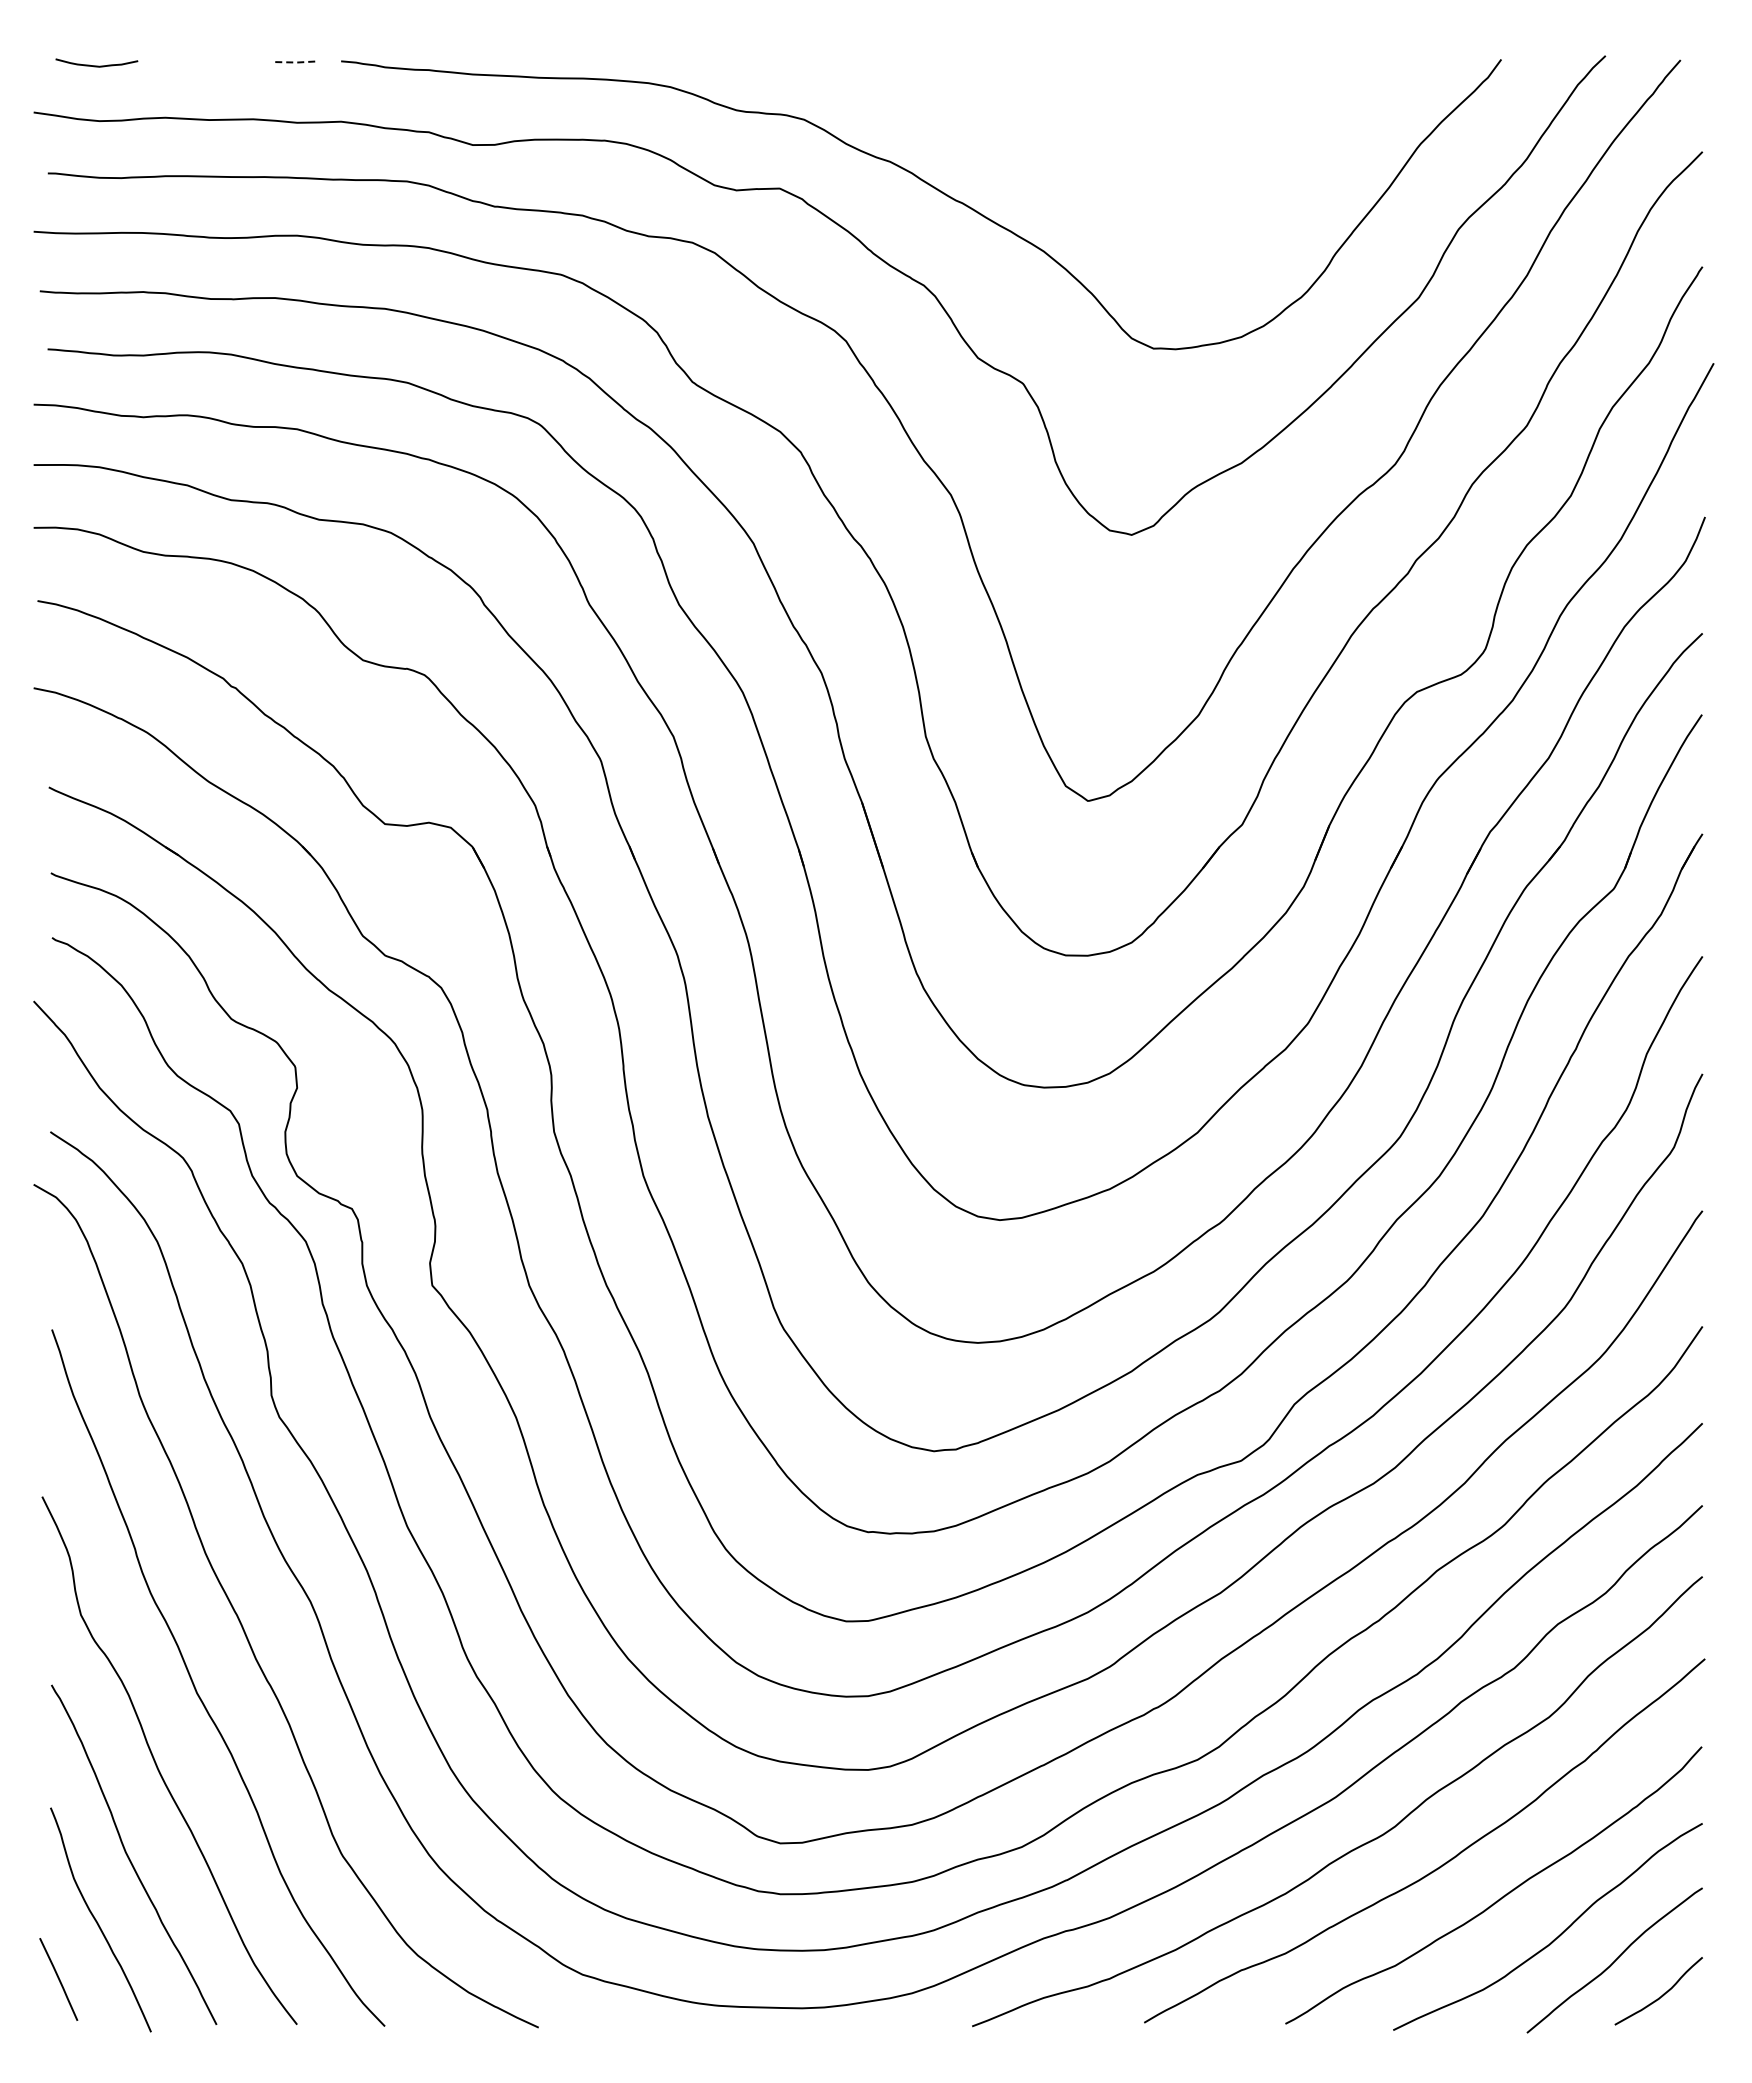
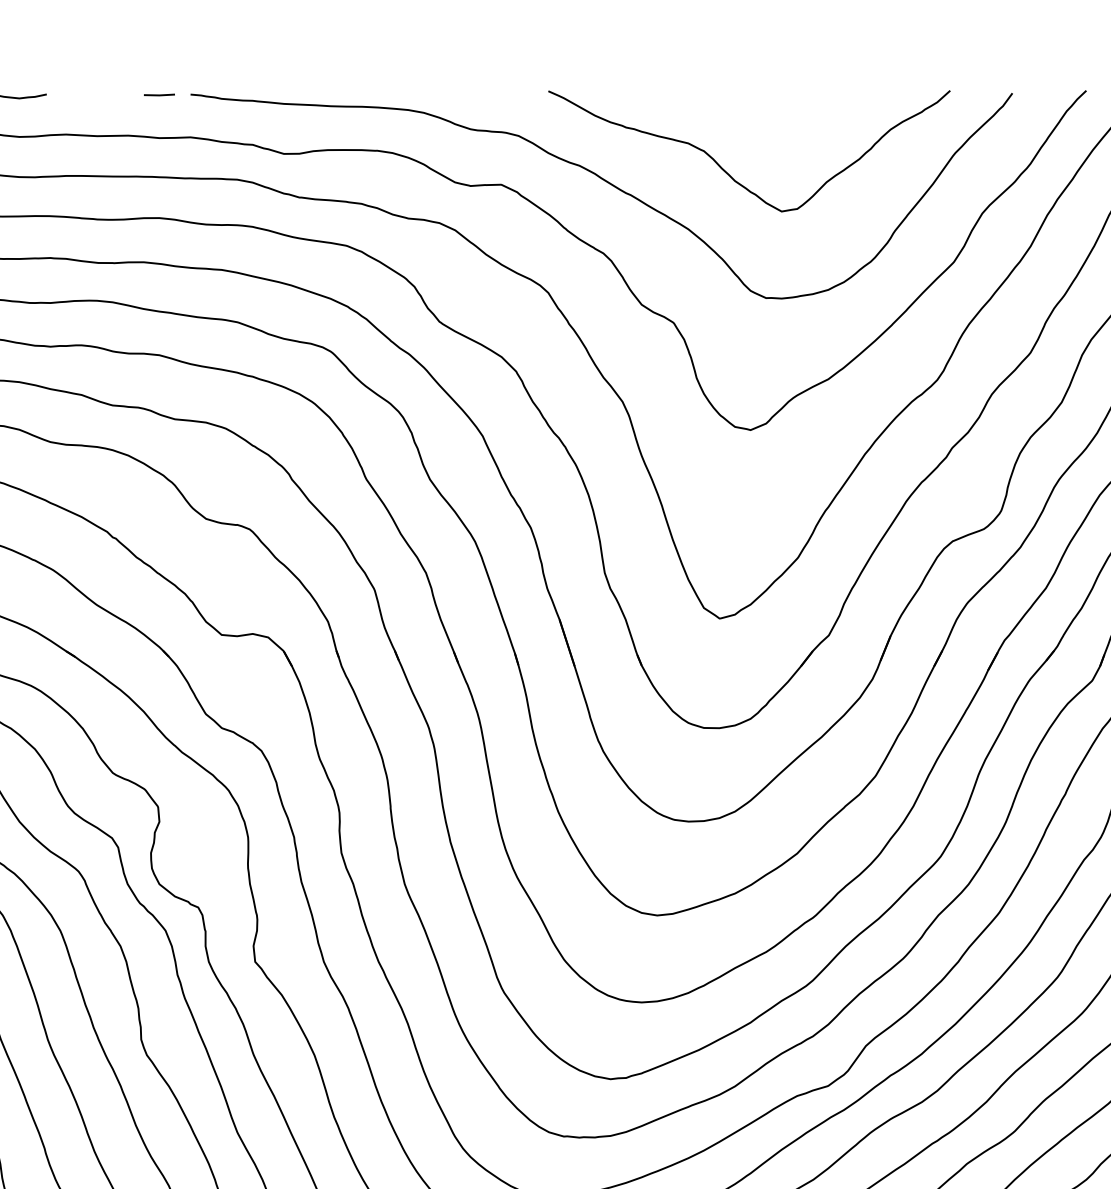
line: (297, 62) -> (159, 95), dashed -> solid
curve: (1100, 172) -> (728, 173), added

